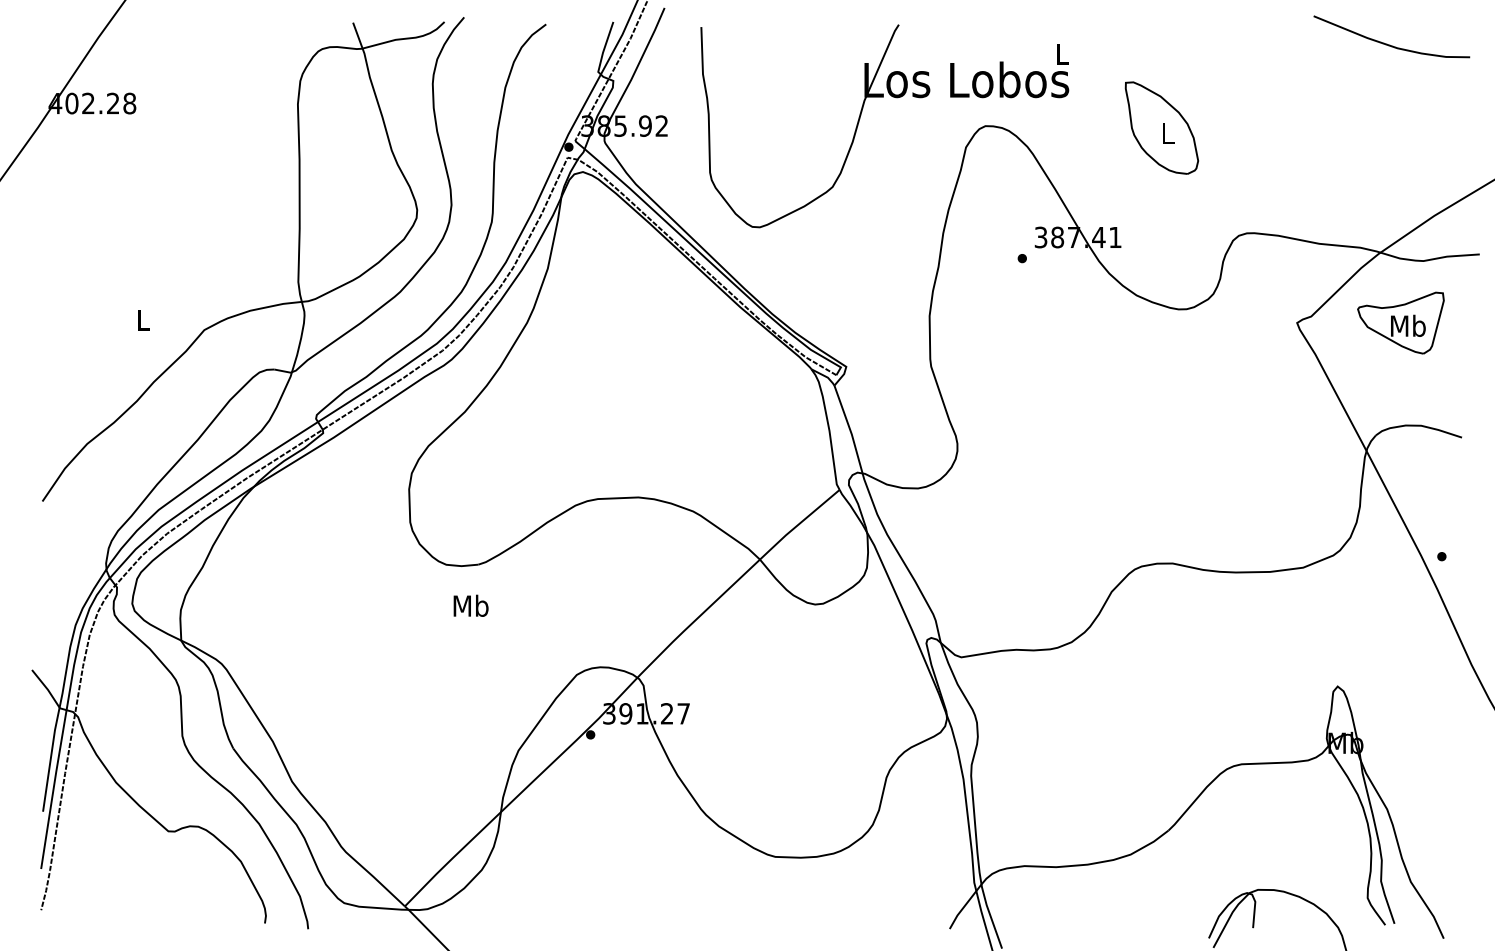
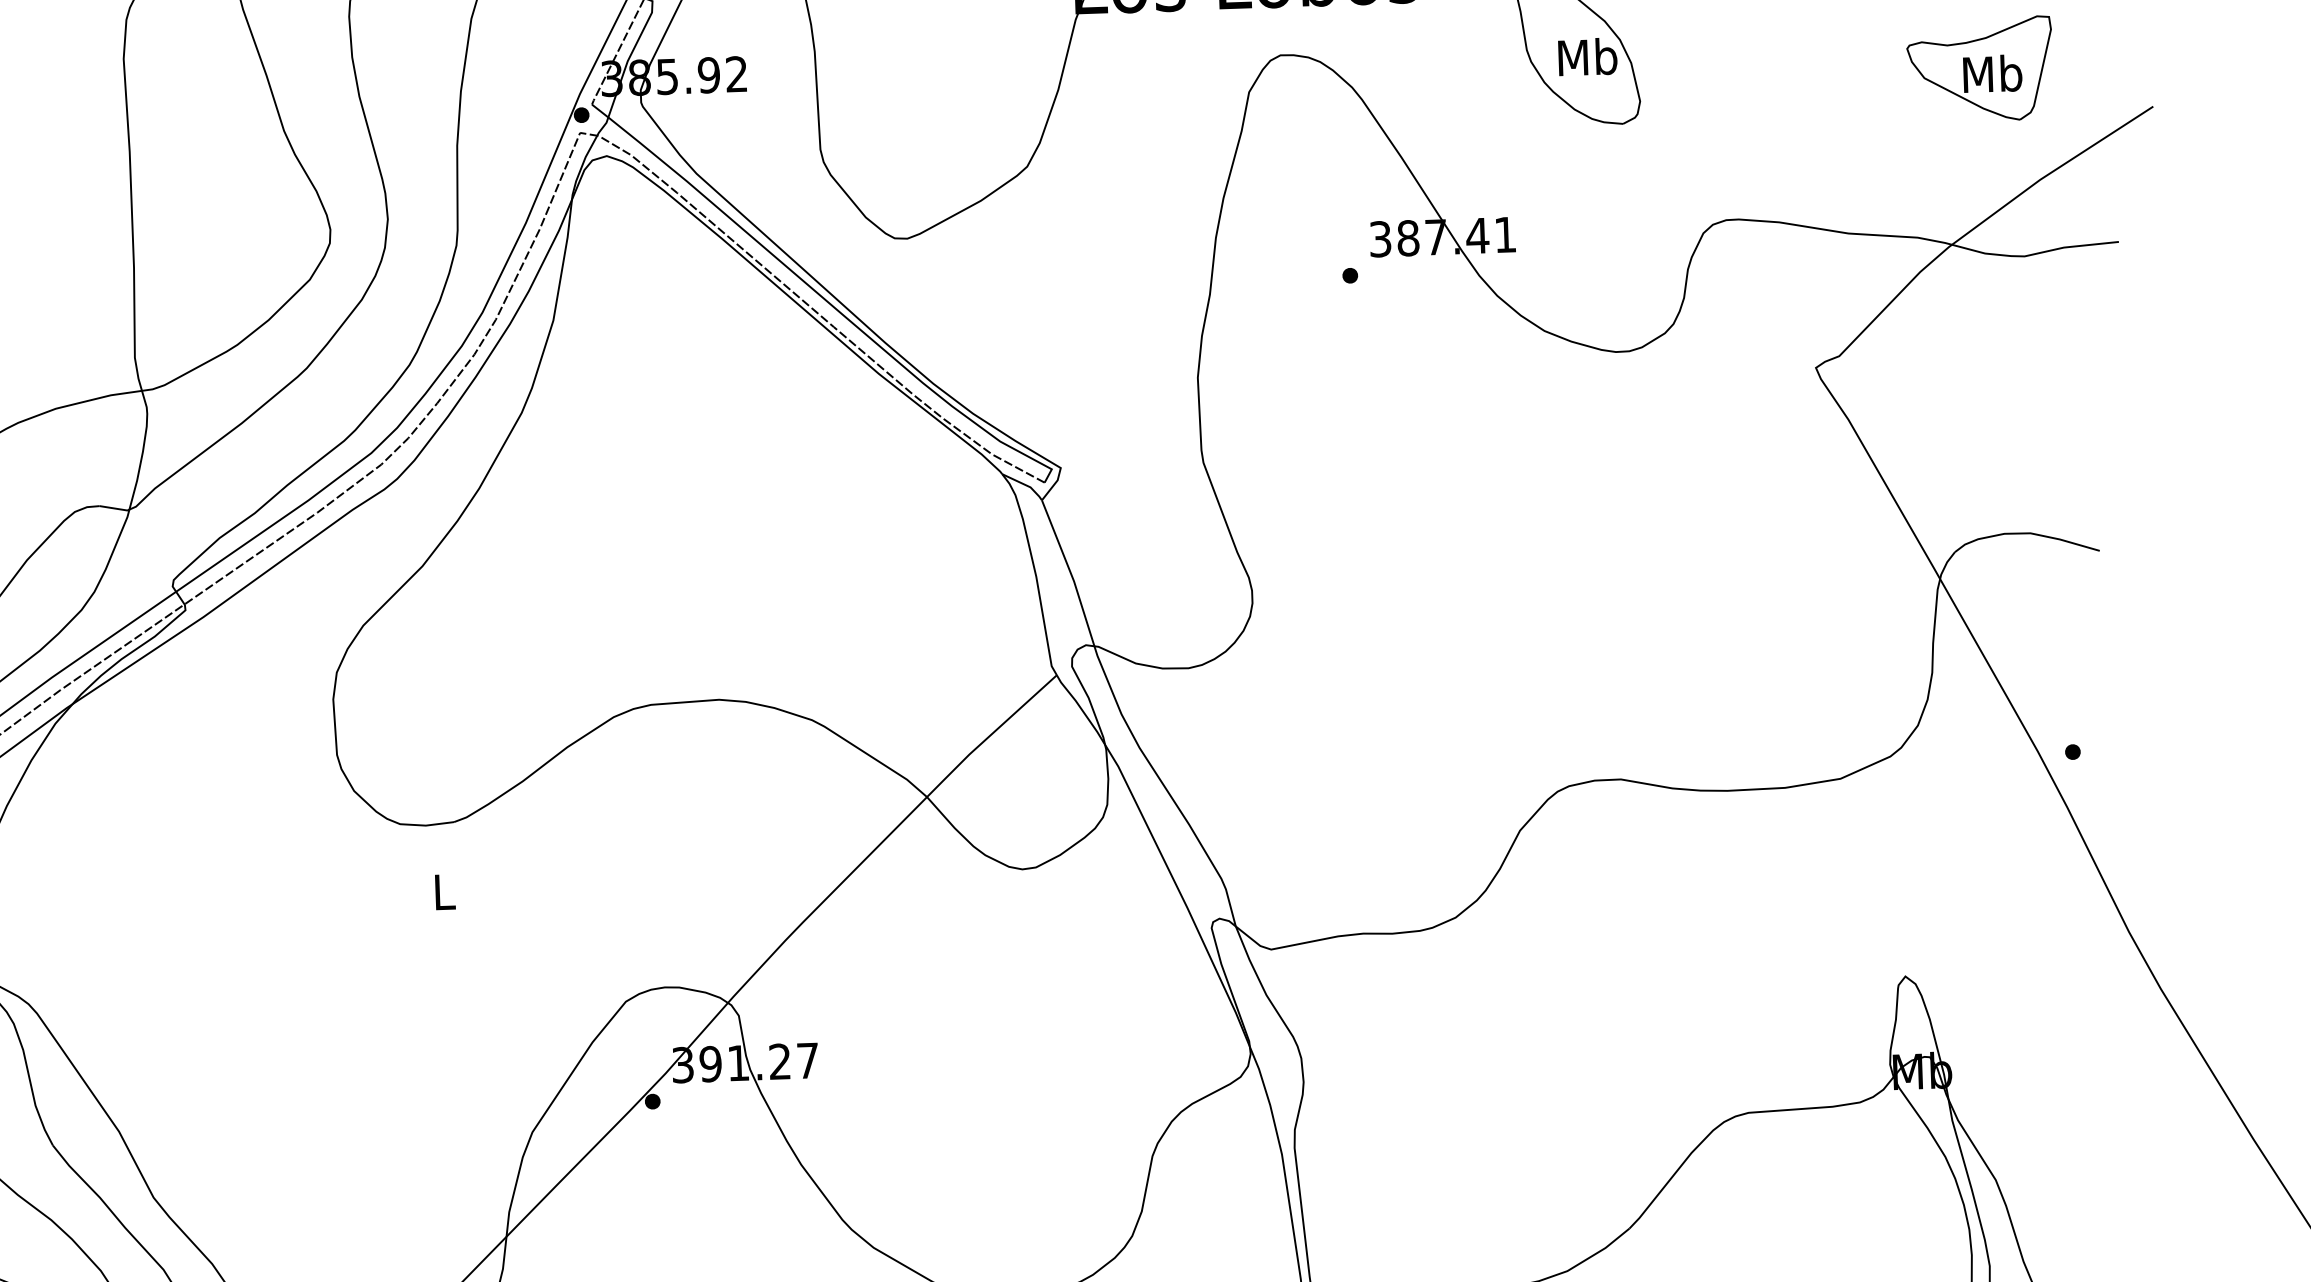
text: (1167, 133) -> (1586, 57), L -> Mb
part: (1400, 322) -> (1979, 68), moved
text: (470, 605) -> (443, 891), Mb -> L

